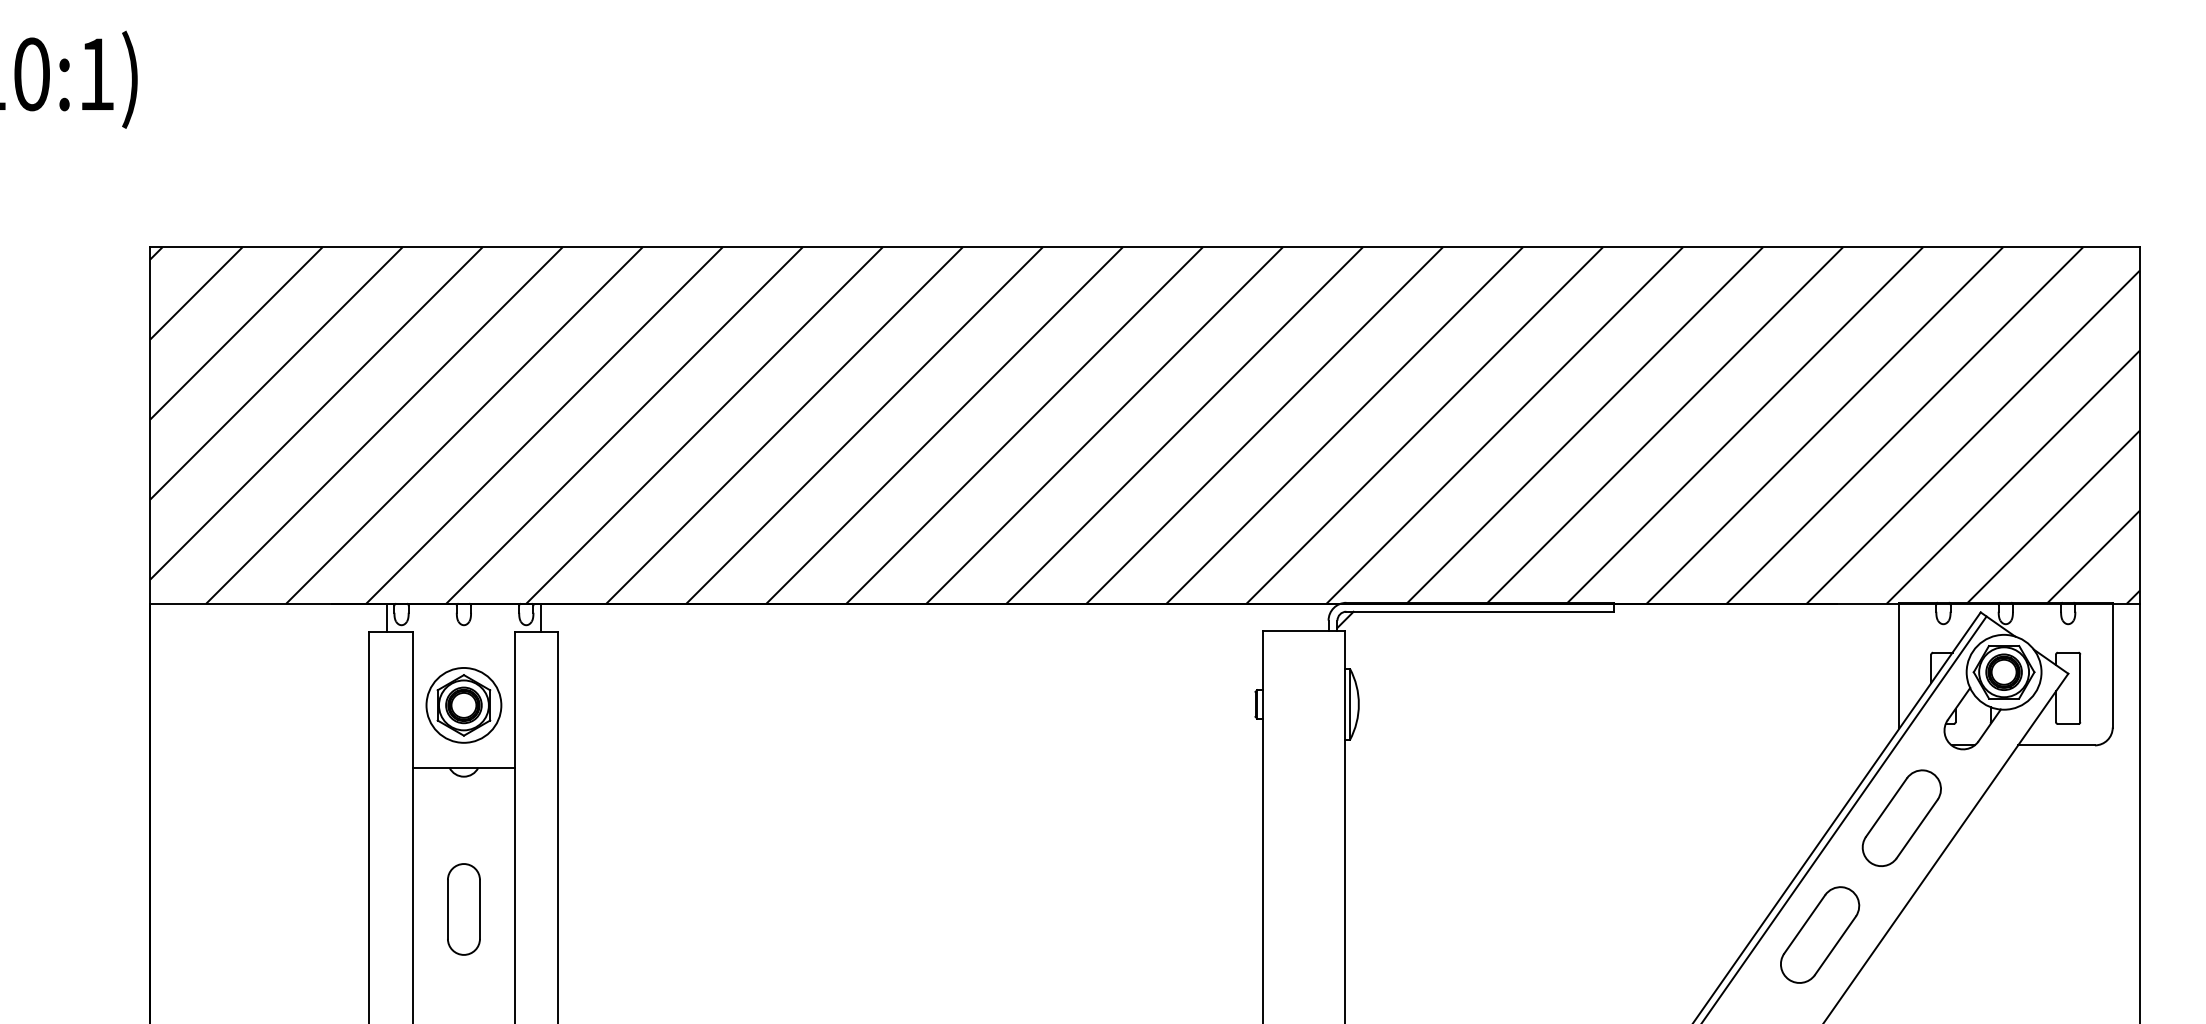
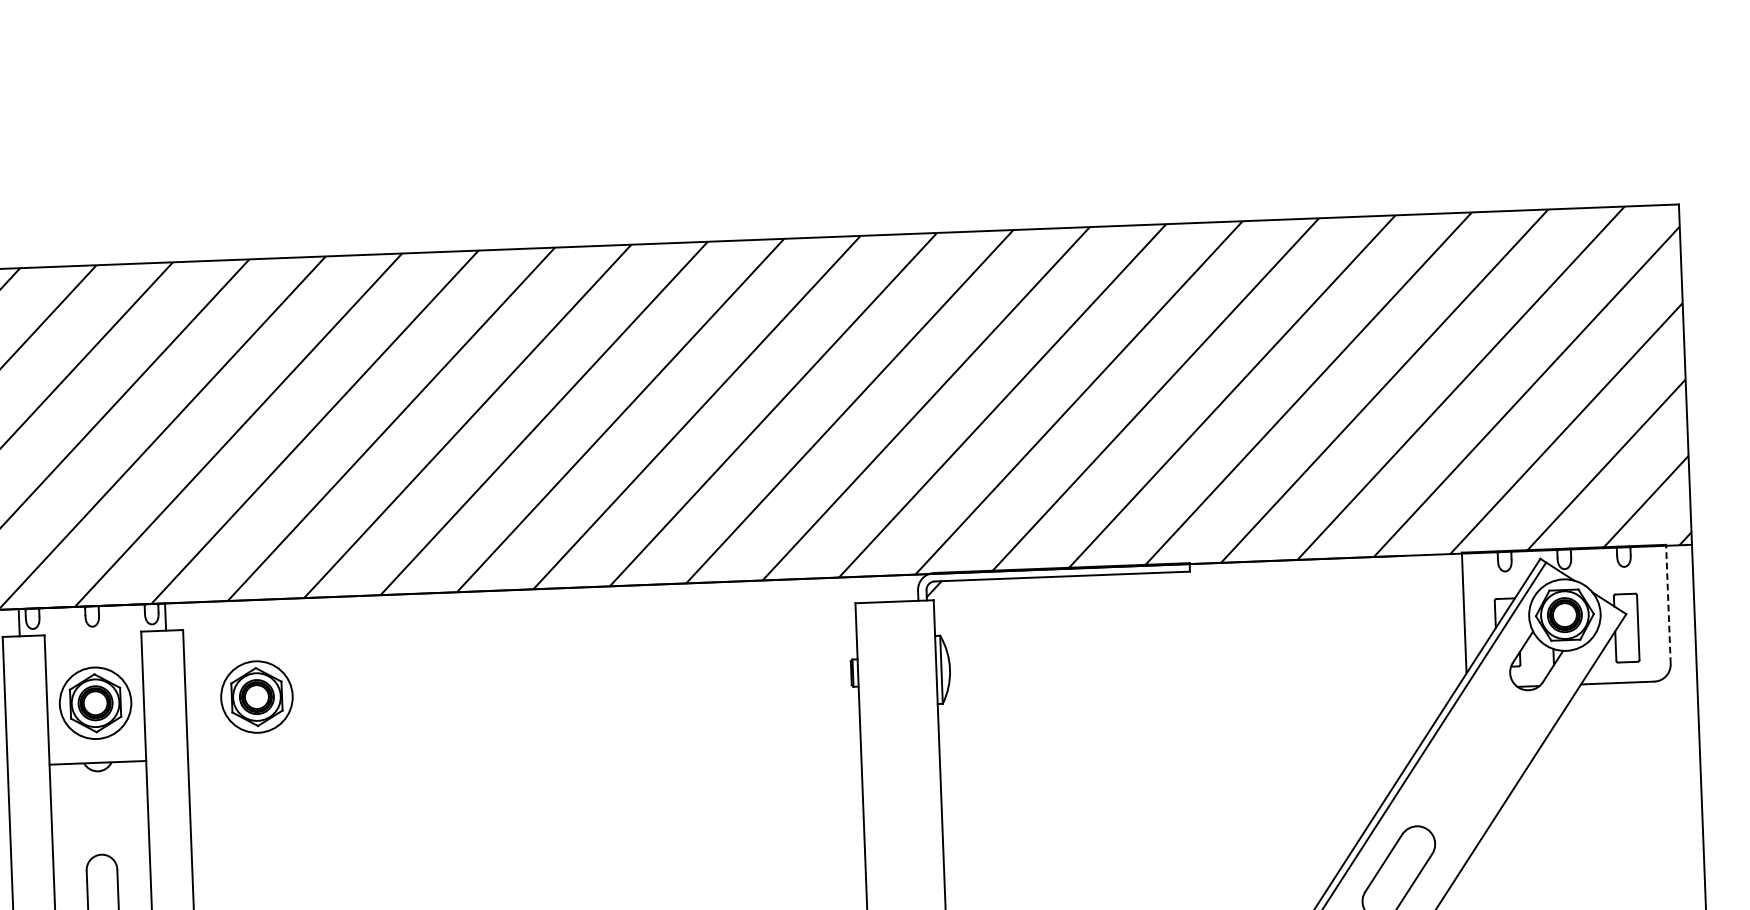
line: (2112, 664) -> (1668, 603), solid -> dashed
part: (632, 705) -> (256, 697), added
part: (1901, 817) -> (1472, 757), removed

